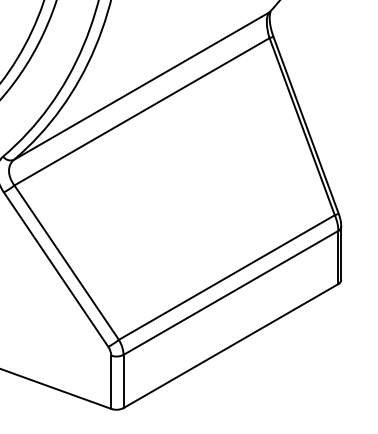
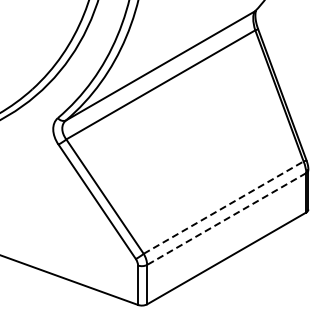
line: (227, 277) -> (224, 207), solid -> dashed
line: (230, 293) -> (226, 219), solid -> dashed

